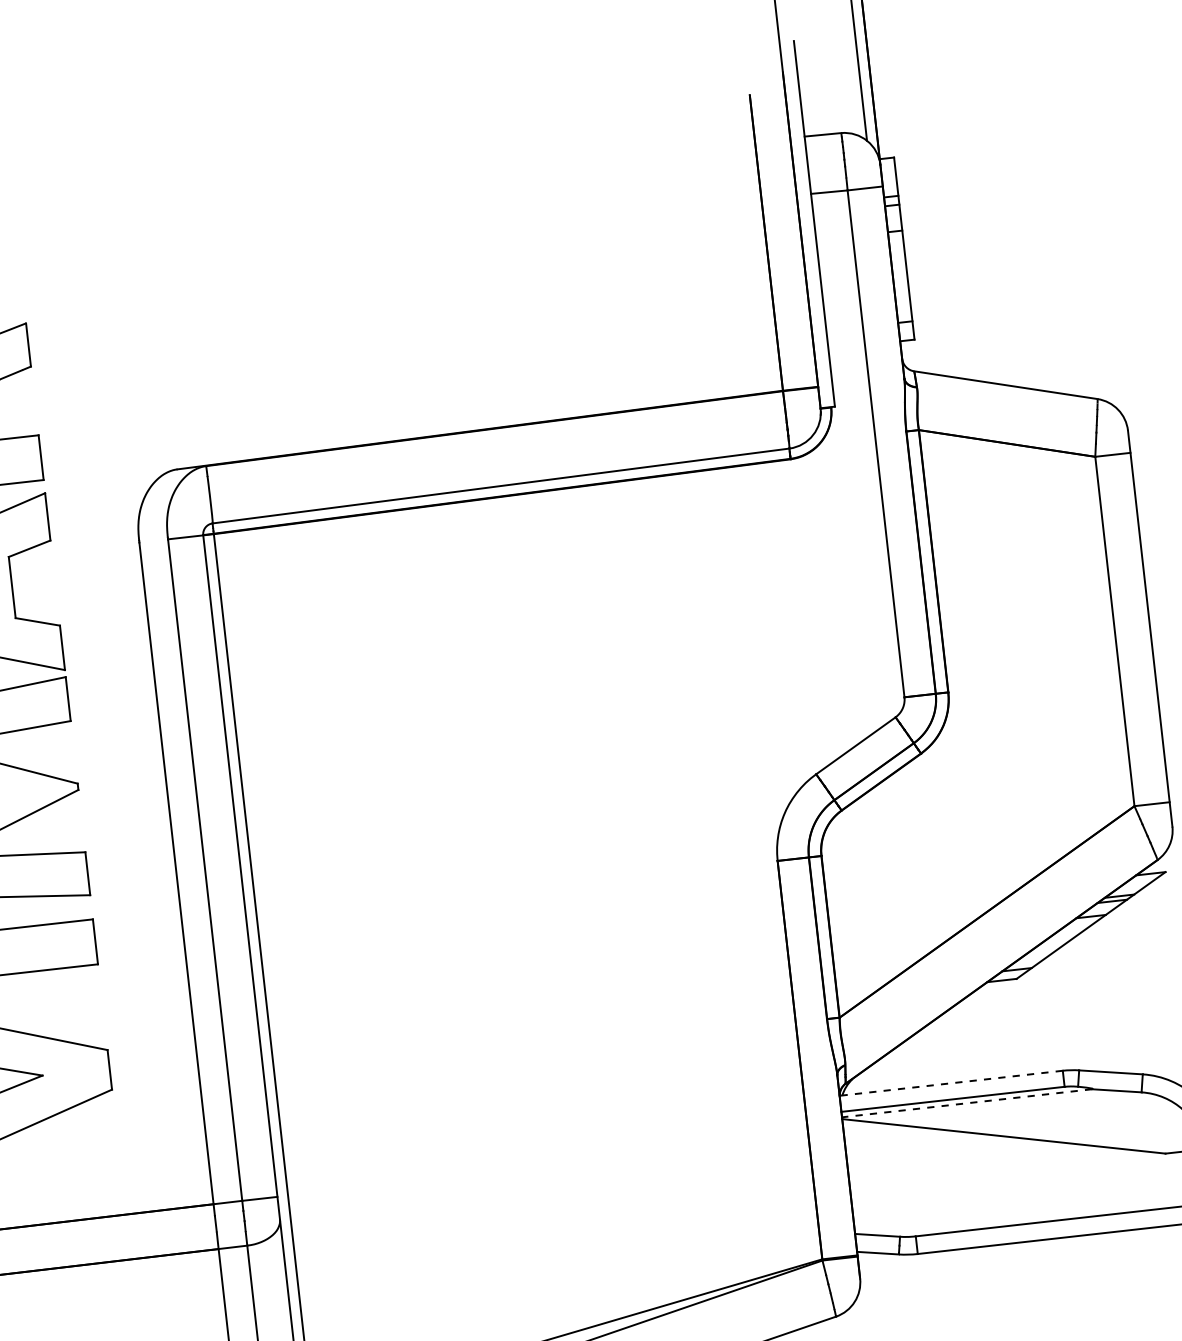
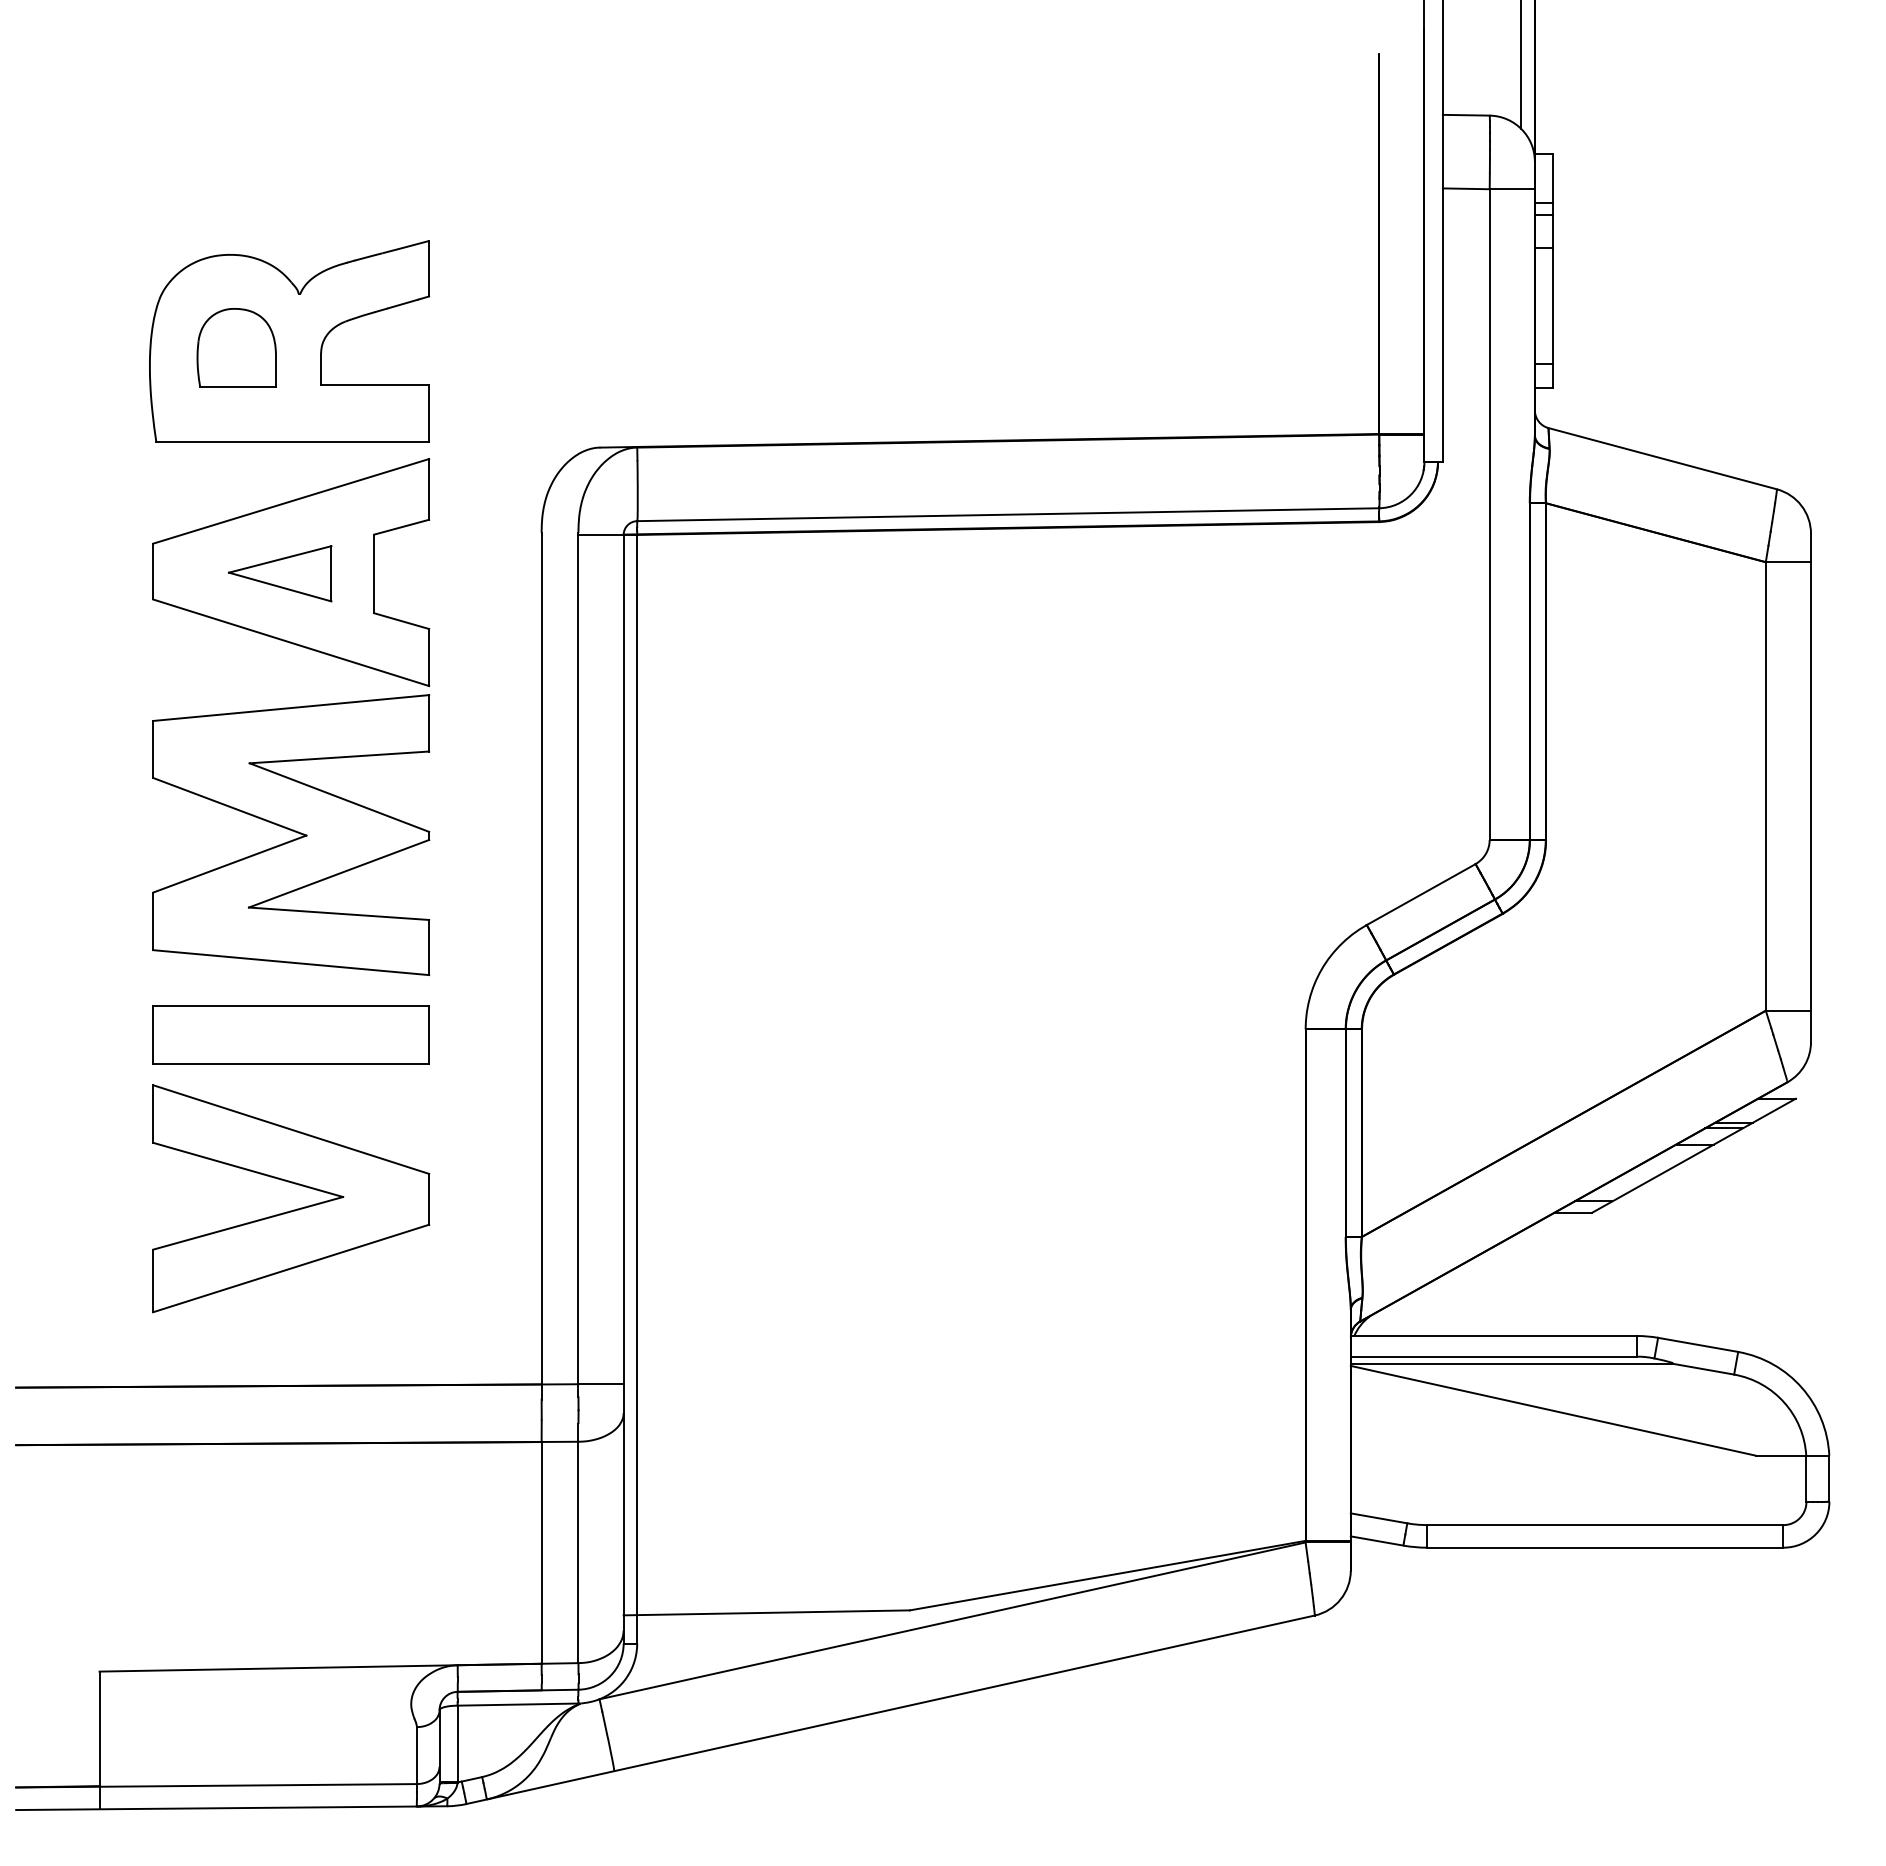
line: (950, 1083) -> (1493, 1336), dashed -> solid
line: (967, 1103) -> (1511, 1363), dashed -> solid

